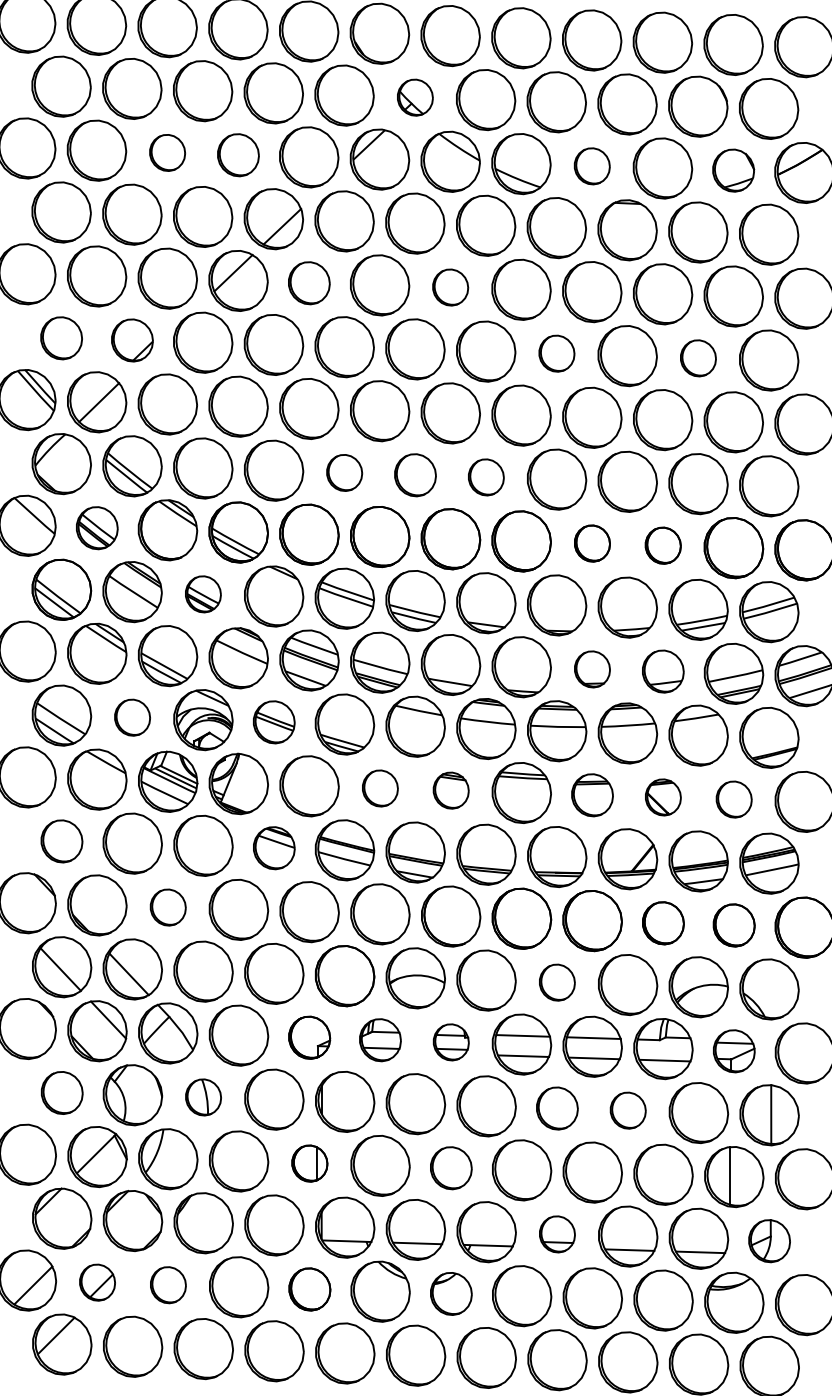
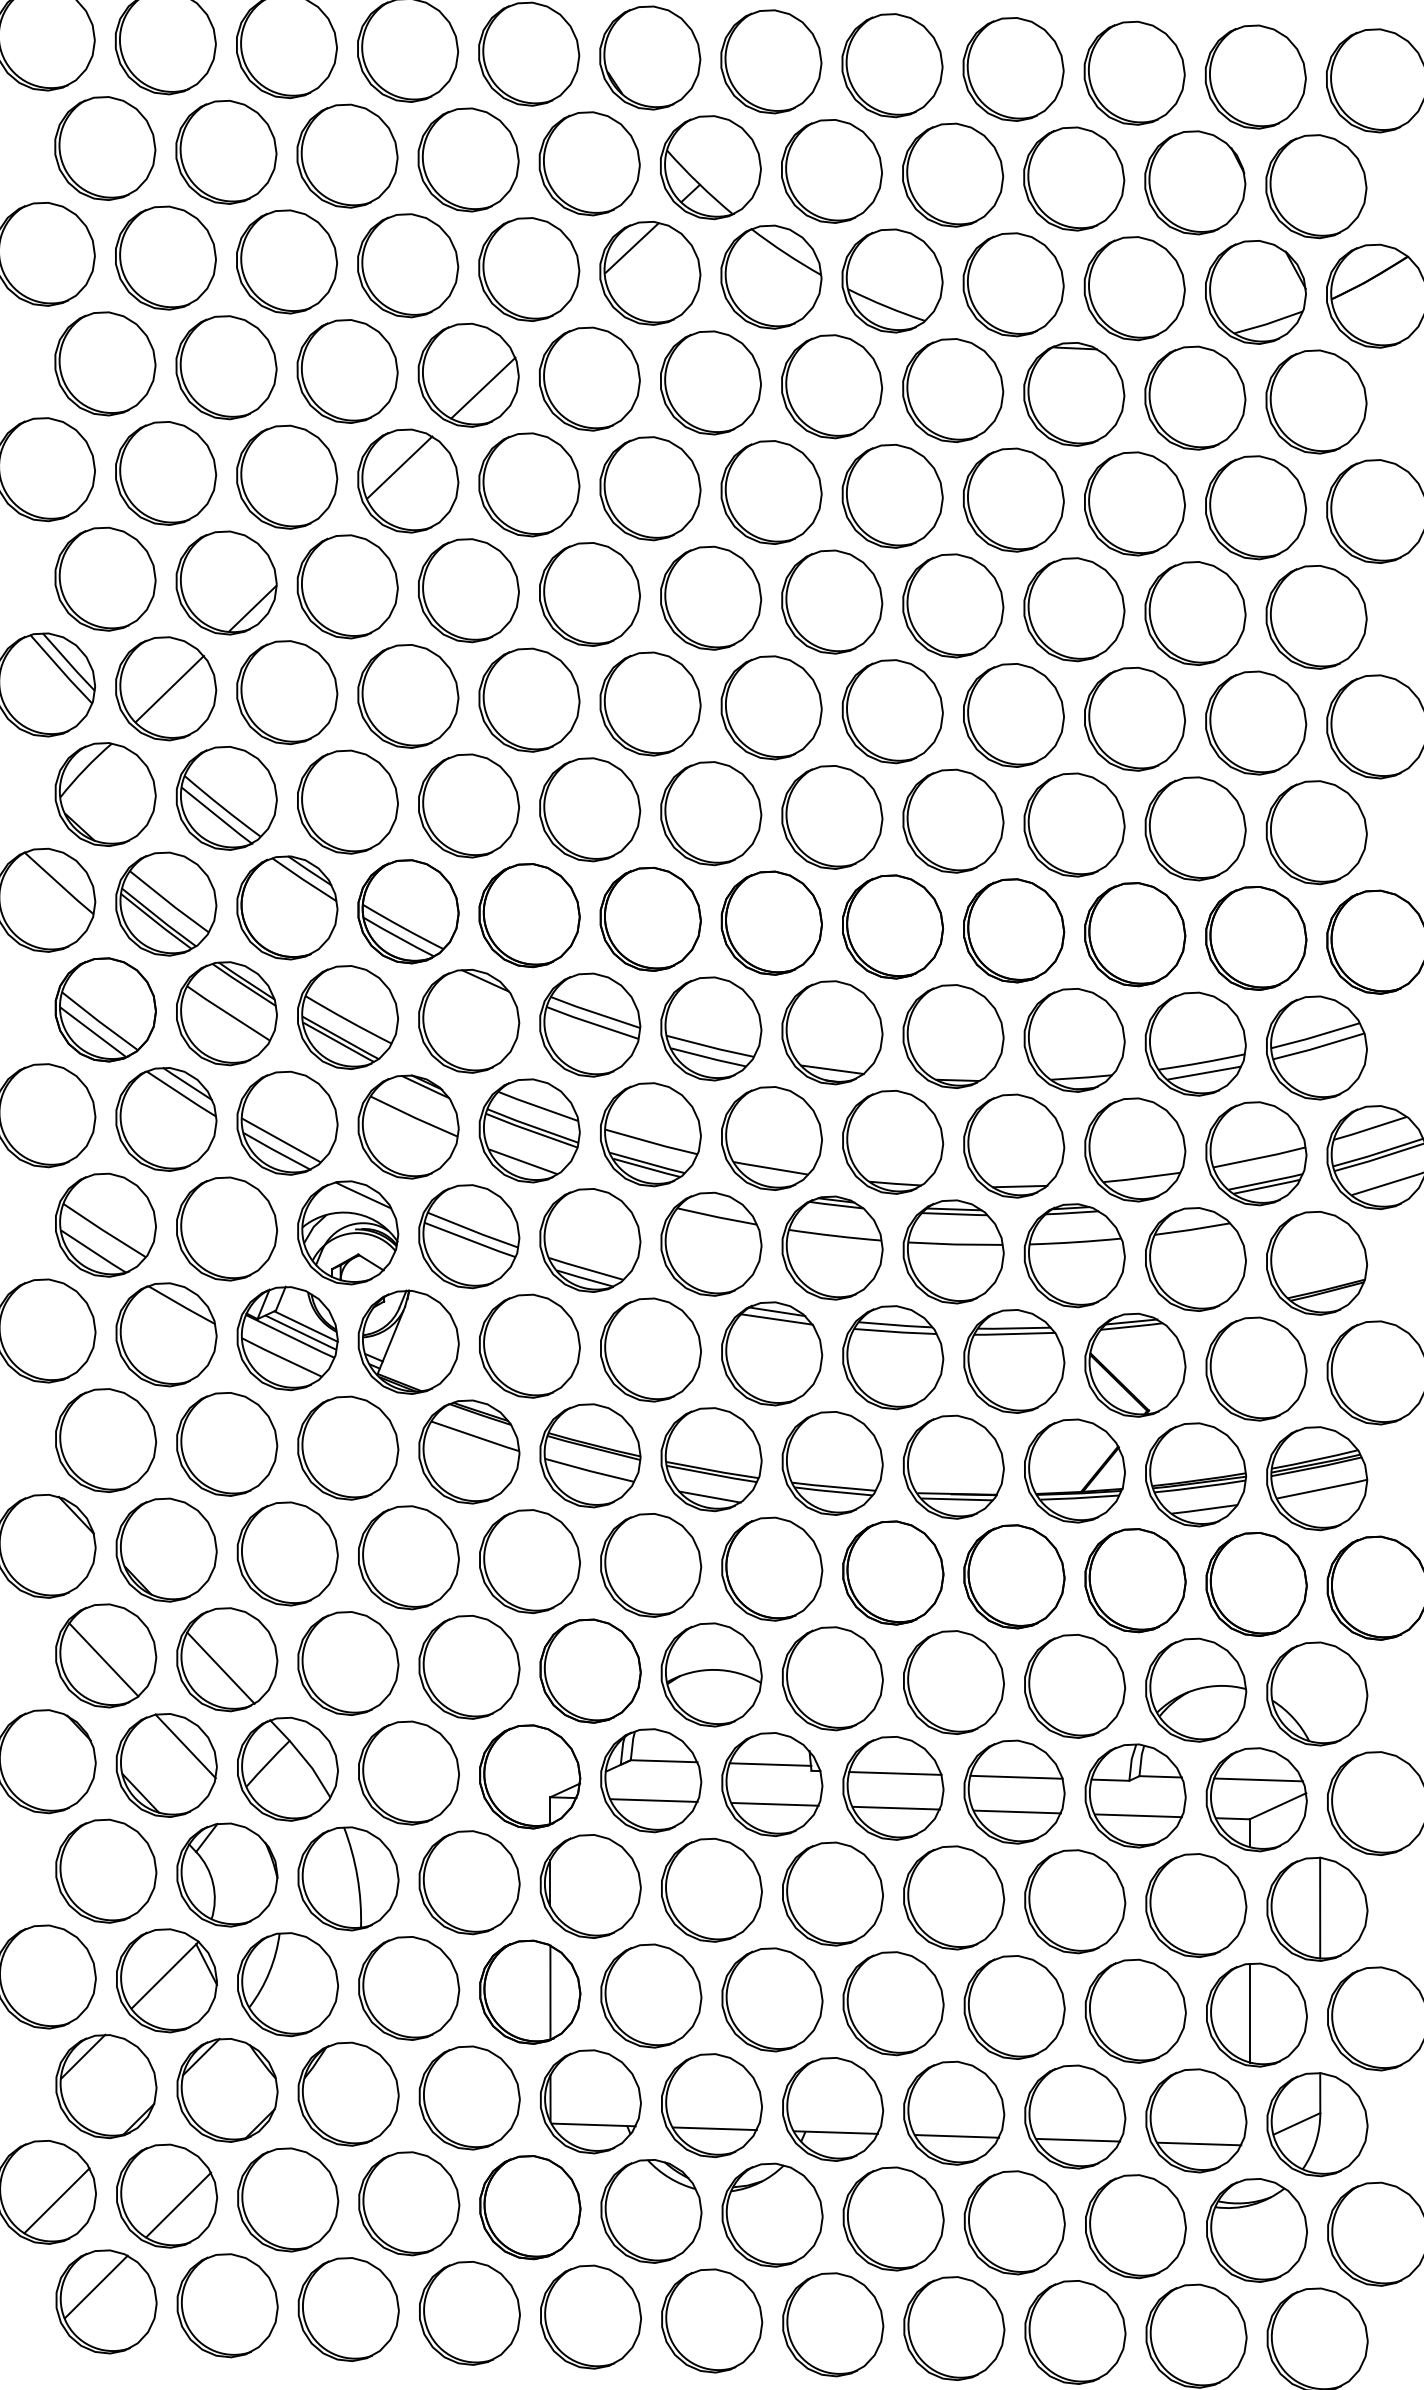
part: (415, 97) -> (711, 167), size x1.67
part: (167, 152) -> (286, 261), size x1.67
part: (238, 155) -> (408, 266), size x1.43
part: (592, 166) -> (1014, 285), size x1.67
part: (733, 170) -> (1255, 291), size x1.43
part: (309, 283) -> (529, 485), size x1.43
part: (450, 287) -> (771, 492), size x1.67
part: (61, 338) -> (105, 579), size x1.43
part: (132, 340) -> (226, 582), size x1.43
part: (556, 353) -> (952, 605), size x1.67
part: (698, 358) -> (1195, 613), size x1.67
part: (344, 472) -> (589, 808), size x1.67
part: (415, 475) -> (711, 814), size x1.43
part: (486, 477) -> (832, 817), size x1.67
part: (97, 528) -> (166, 904), size x1.43
part: (592, 543) -> (1014, 930), size x1.67
part: (663, 545) -> (1135, 933), size x1.67
part: (203, 594) -> (348, 1017), size x1.67
part: (592, 669) -> (1014, 1146), size x1.67
part: (663, 671) -> (1135, 1149), size x1.43
part: (132, 717) -> (226, 1228), size x1.67
part: (274, 722) -> (469, 1236), size x1.43
part: (380, 788) -> (651, 1349), size x1.67
part: (451, 790) -> (772, 1353), size x1.67
part: (592, 795) -> (1014, 1361), size x1.43
part: (663, 797) -> (1135, 1365), size x1.67
part: (734, 799) -> (1257, 1368), size x1.67
part: (61, 841) -> (105, 1440), size x1.43
part: (274, 848) -> (469, 1452), size x1.43
part: (168, 907) -> (288, 1553), size x1.67
part: (663, 923) -> (1135, 1581), size x1.43
part: (734, 925) -> (1257, 1584), size x1.43
part: (557, 982) -> (954, 1682), size x1.67
part: (309, 1037) -> (529, 1776), size x1.43
part: (380, 1040) -> (651, 1781), size x1.43
part: (451, 1042) -> (772, 1784), size x1.67
part: (734, 1051) -> (1257, 1800), size x1.43
part: (62, 1092) -> (106, 1870), size x1.43
part: (203, 1097) -> (348, 1878), size x1.67
part: (557, 1108) -> (954, 1897), size x1.43
part: (628, 1110) -> (1075, 1901), size x1.67
part: (309, 1163) -> (529, 1991), size x1.67
part: (451, 1168) -> (772, 2000), size x1.43
part: (557, 1234) -> (954, 2113), size x1.67
part: (769, 1241) -> (1317, 2125), size x1.43
part: (97, 1282) -> (166, 2195), size x1.67
part: (168, 1285) -> (288, 2200), size x1.67
part: (309, 1289) -> (529, 2207), size x1.43
part: (451, 1293) -> (772, 2214), size x1.43

